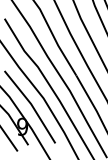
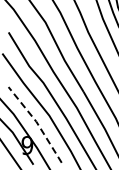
line: (31, 104) -> (36, 122), solid -> dashed

